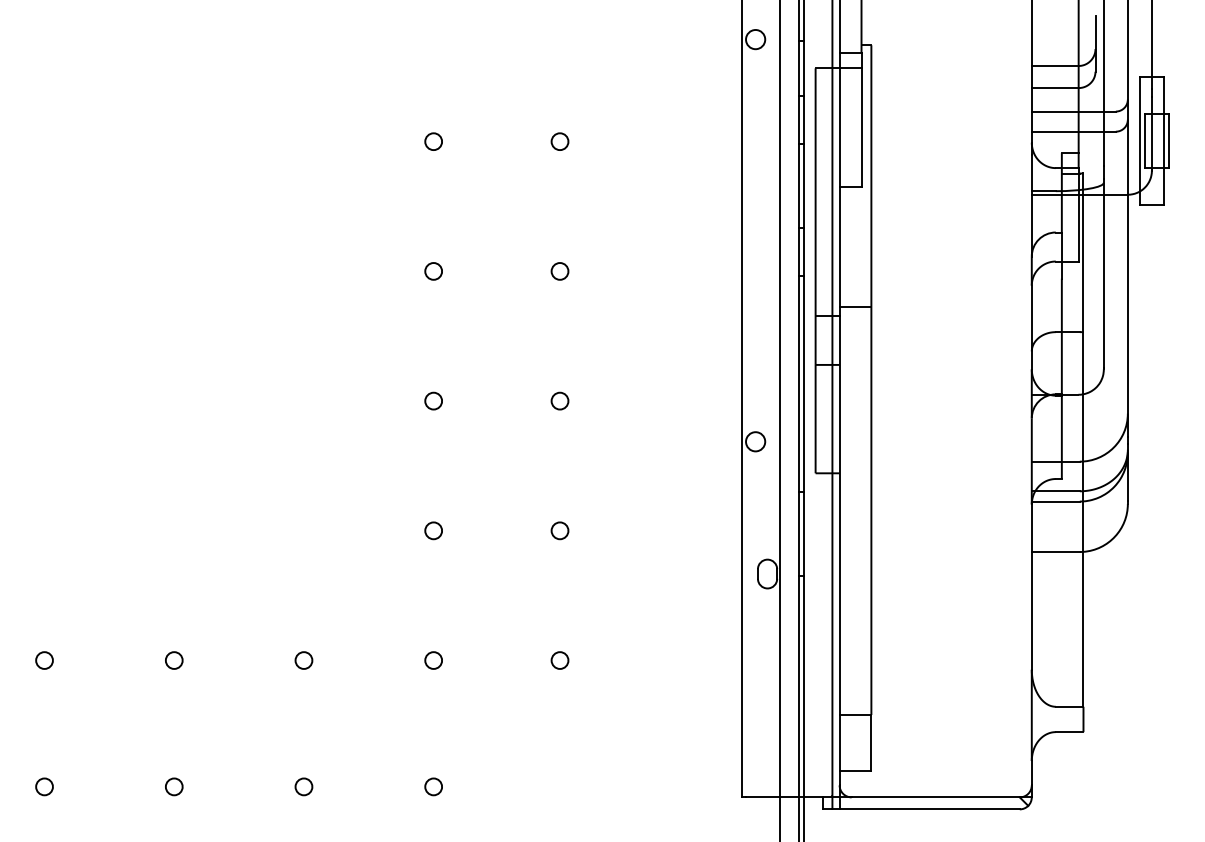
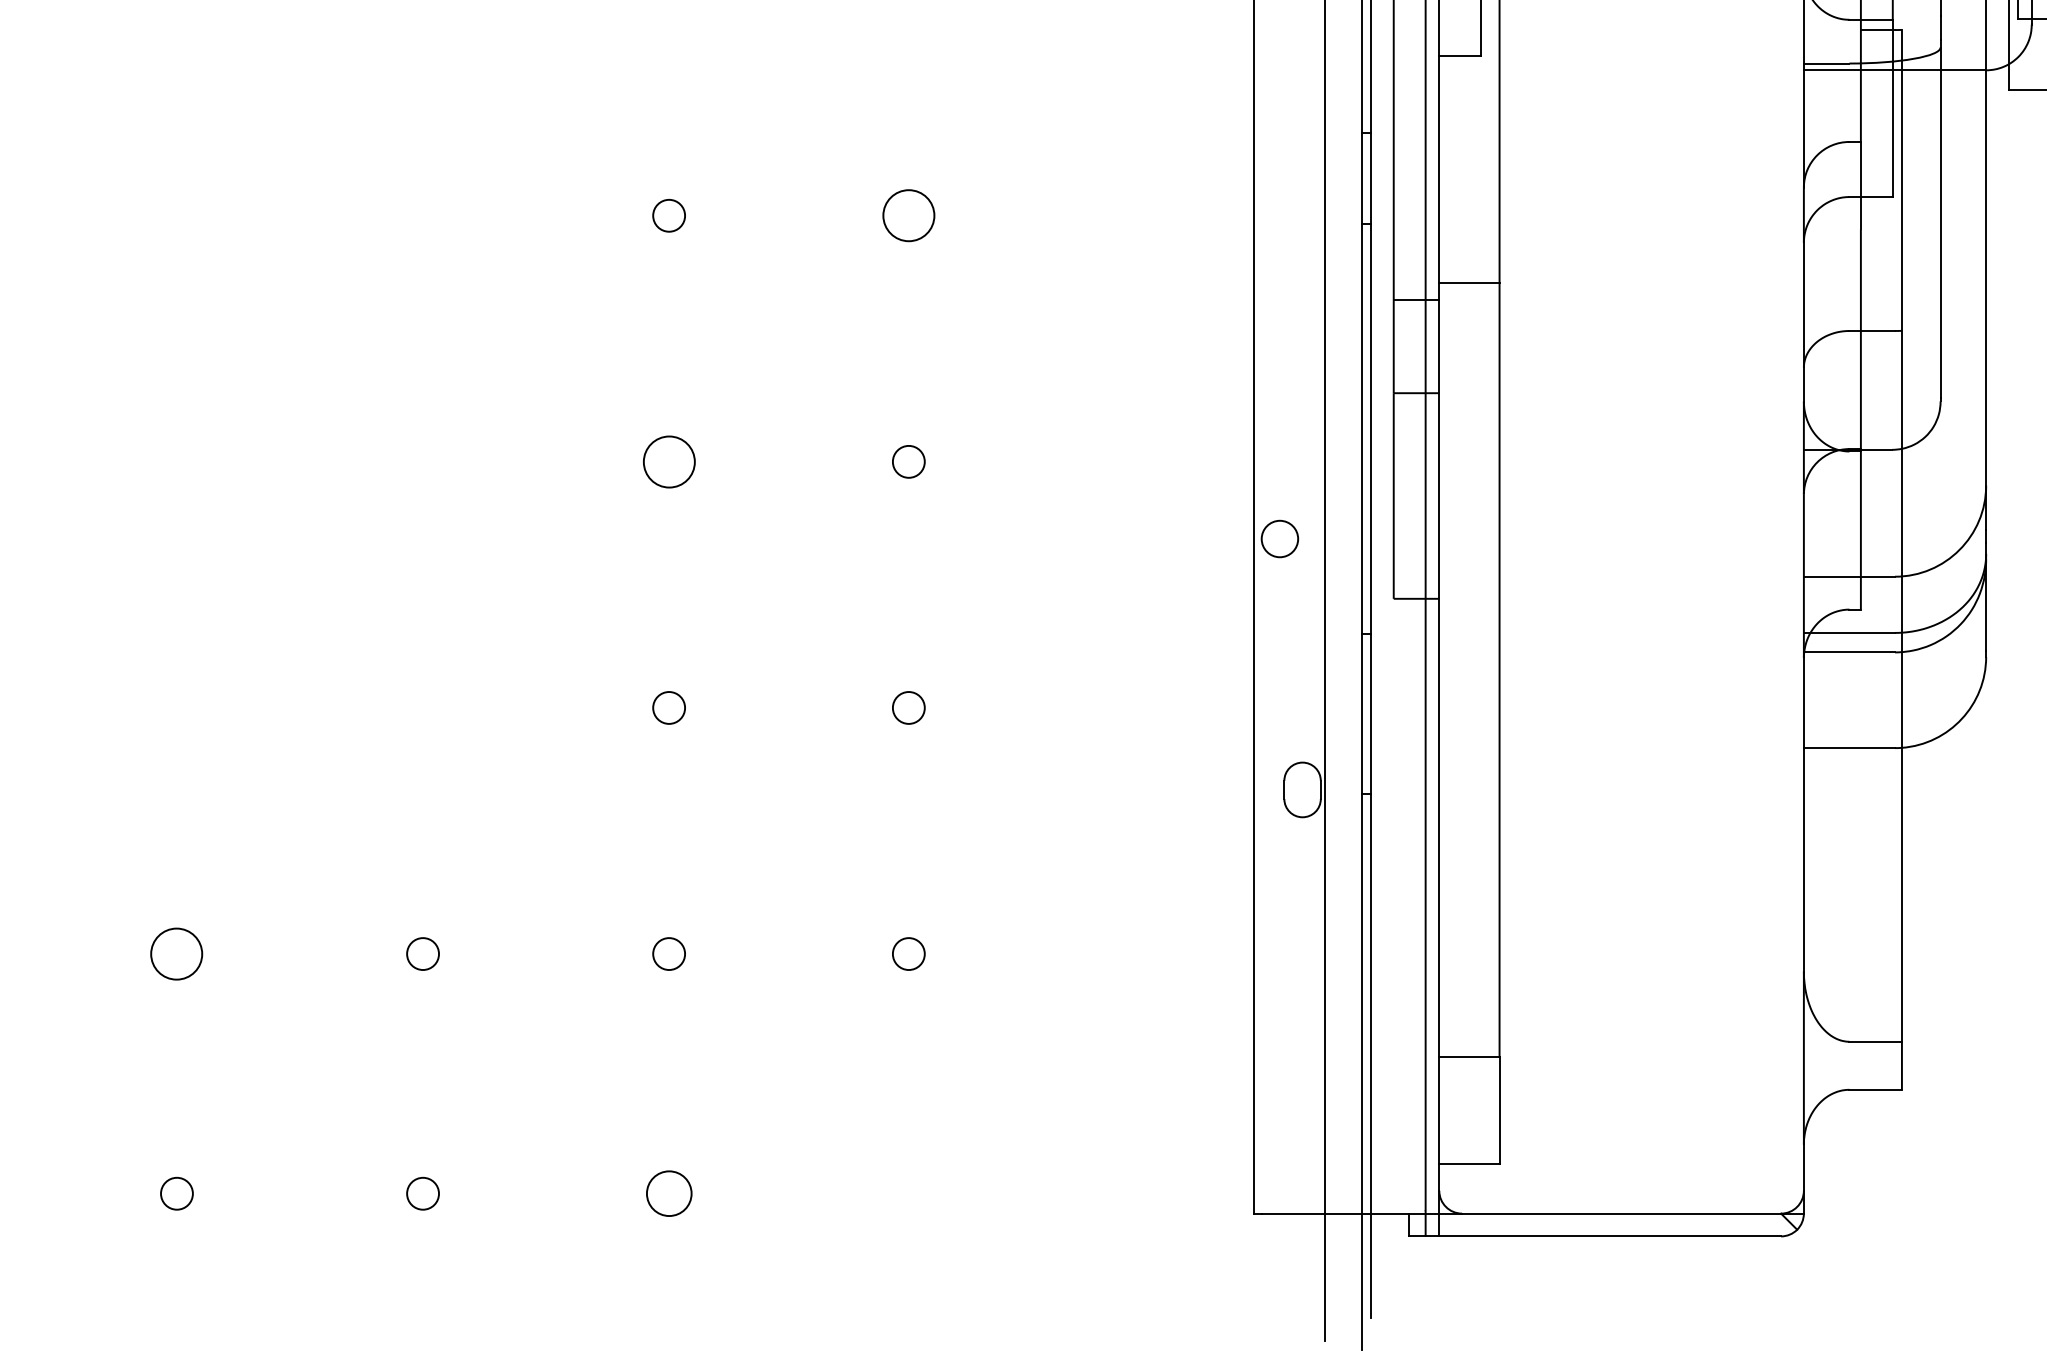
circle: (559, 271) -> (907, 215), size x1.6
circle: (433, 400) -> (668, 460), size x1.6
circle: (174, 660) -> (177, 953), size x1.6
circle: (433, 786) -> (668, 1192), size x1.4

